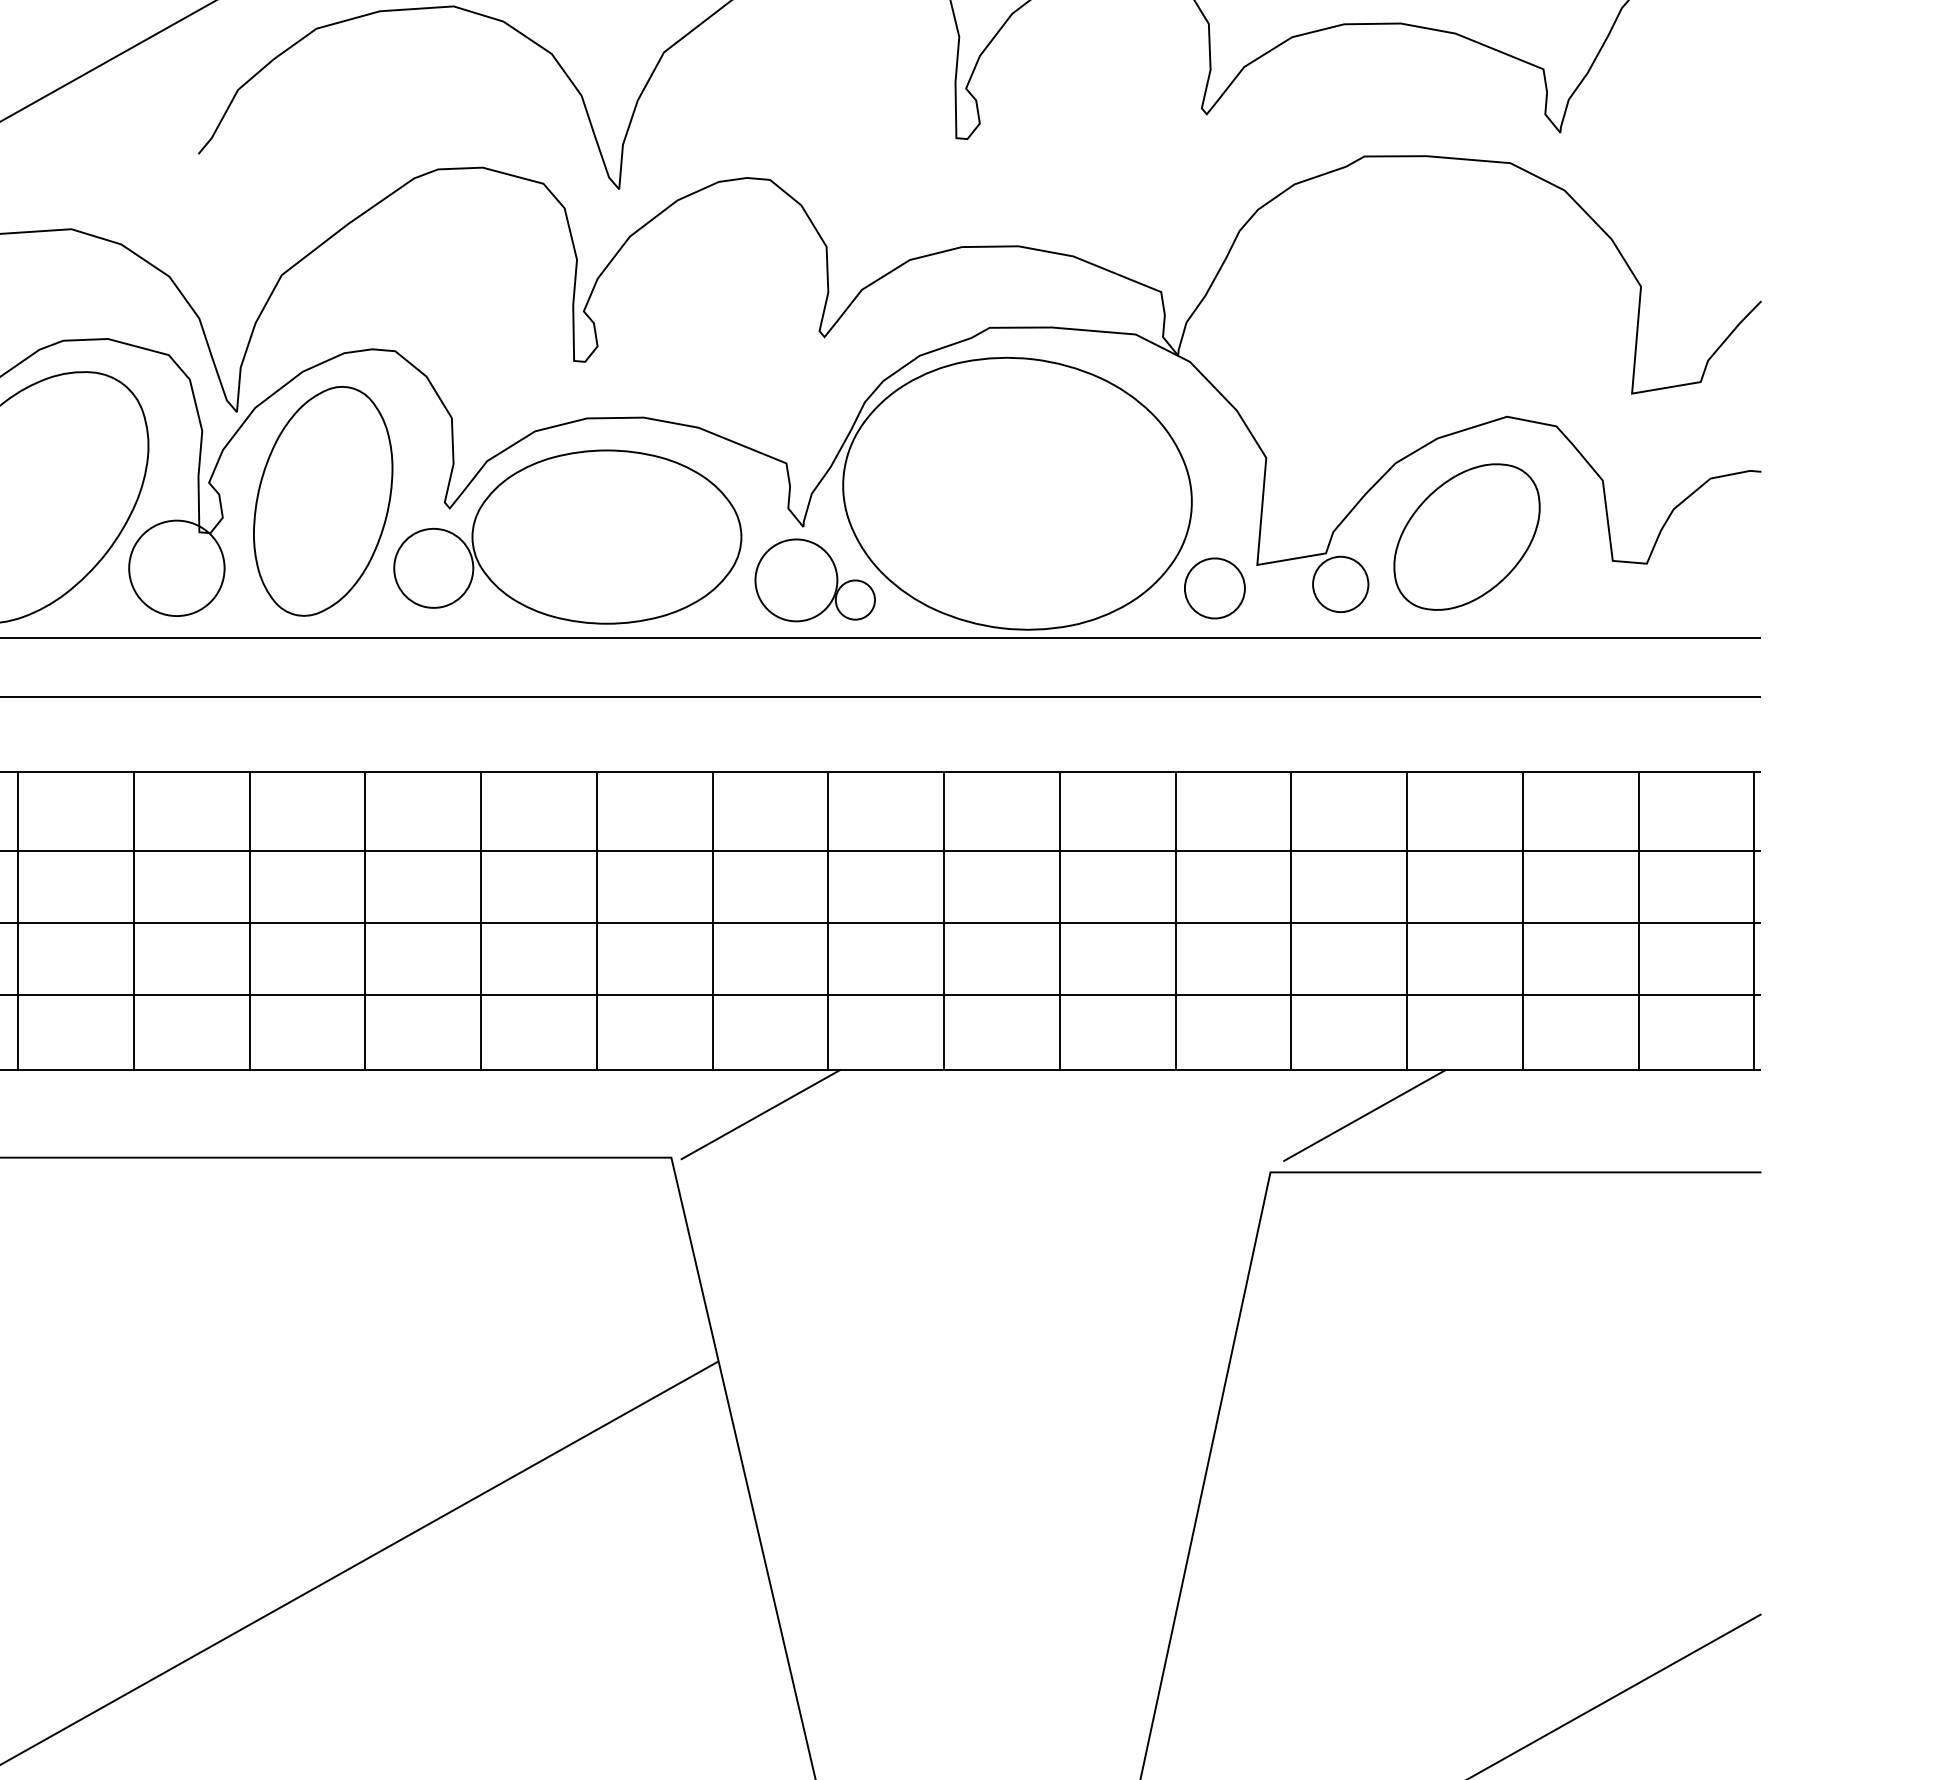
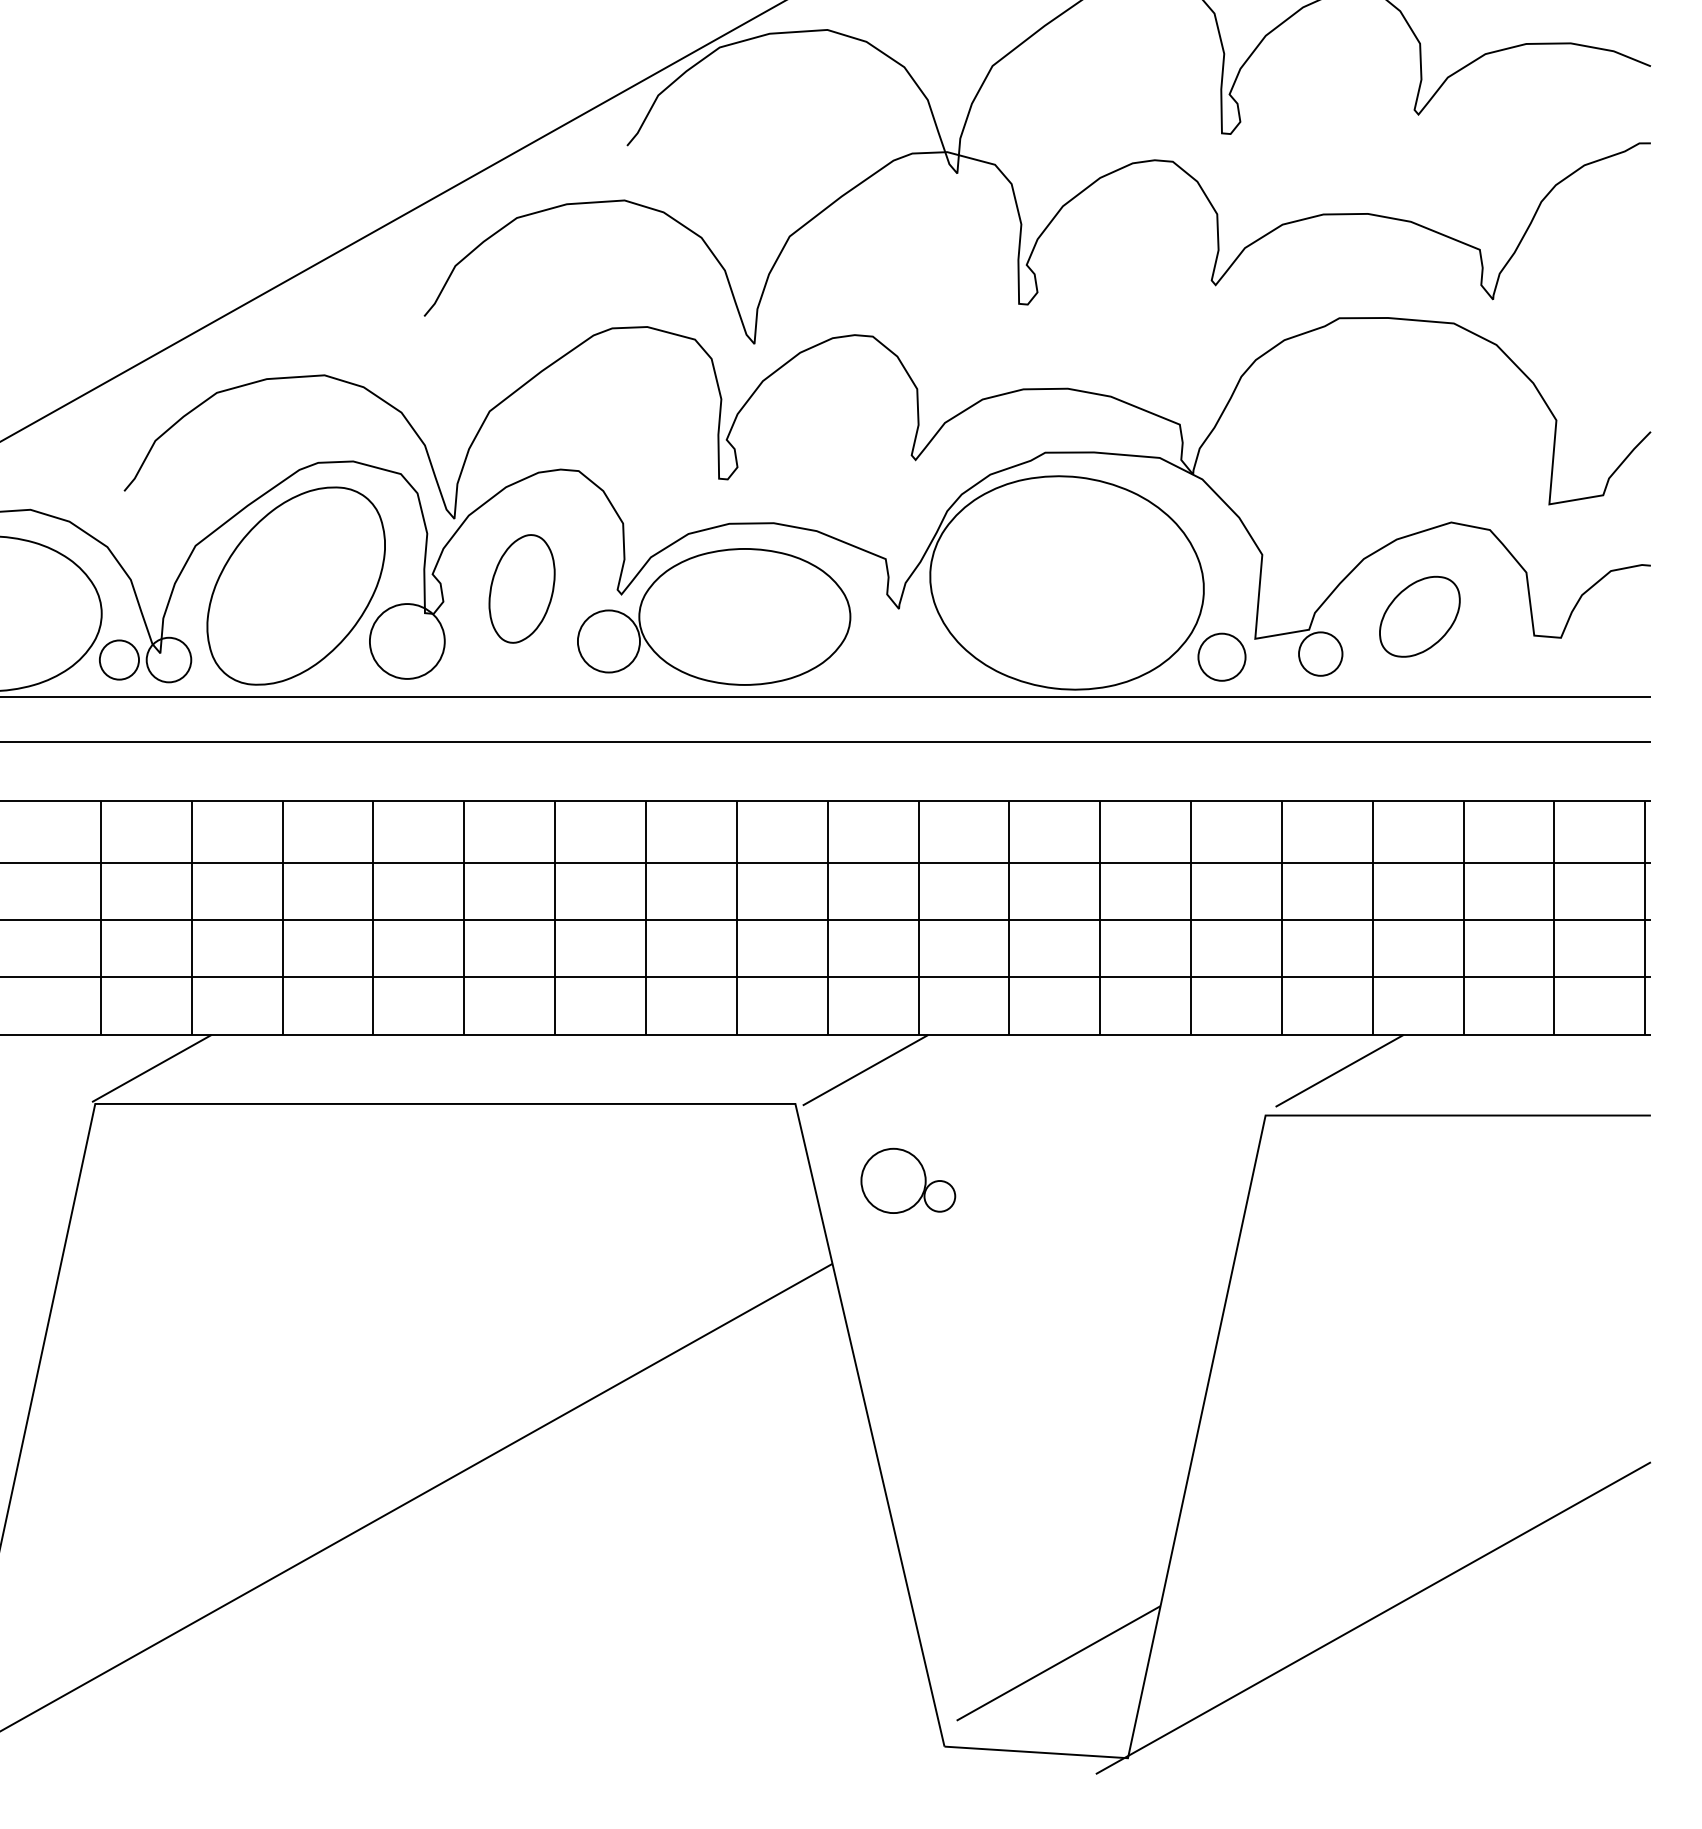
part: (322, 500) -> (521, 588), size x0.6
part: (1466, 536) -> (1419, 616), size x0.7
part: (815, 579) -> (908, 1180), moved

